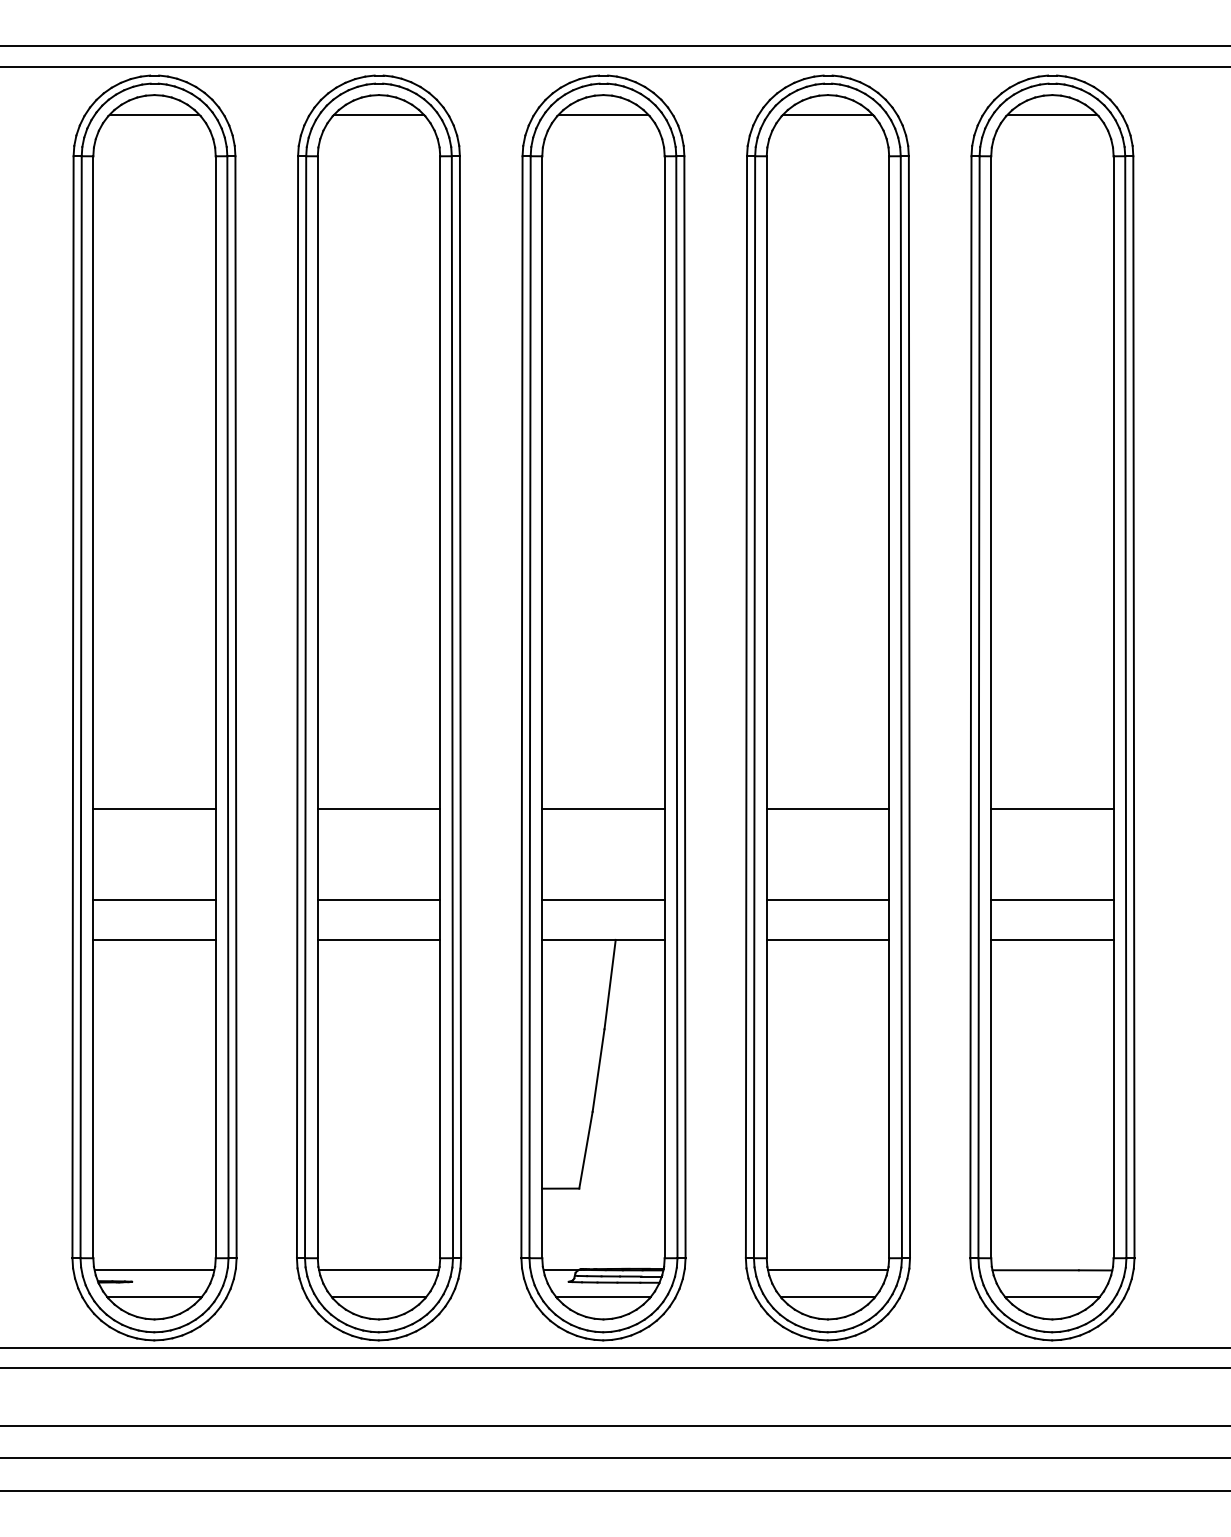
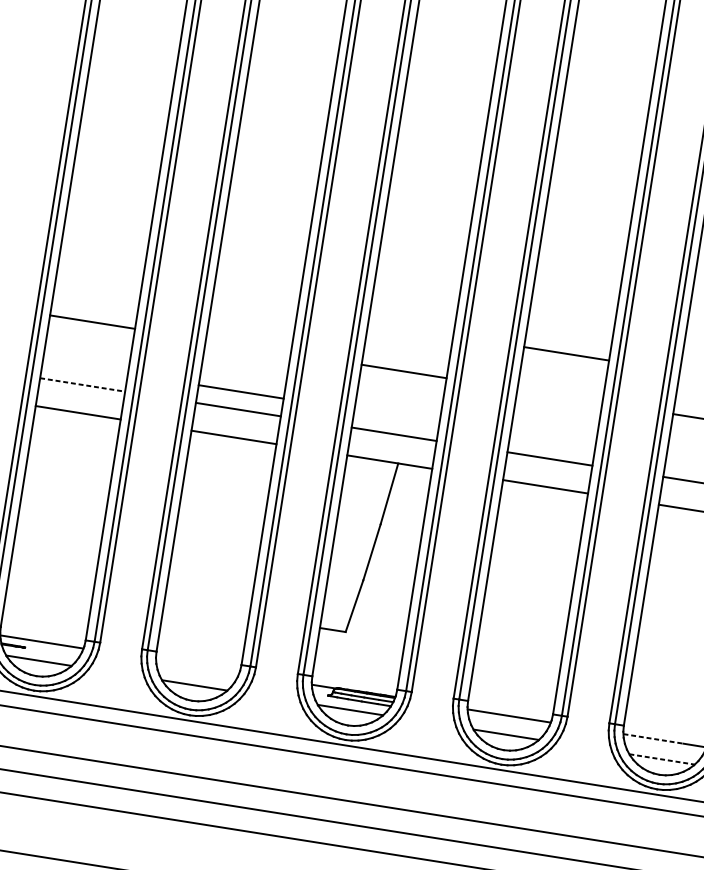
line: (378, 809) -> (240, 392), moved
line: (827, 809) -> (566, 353), moved
line: (155, 899) -> (83, 384), solid -> dashed
line: (378, 1270) -> (197, 666), removed
line: (1036, 1270) -> (653, 739), solid -> dashed
line: (1052, 1297) -> (662, 759), solid -> dashed

